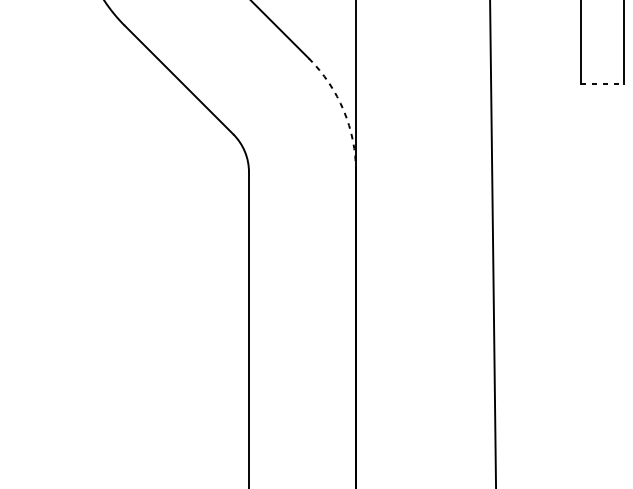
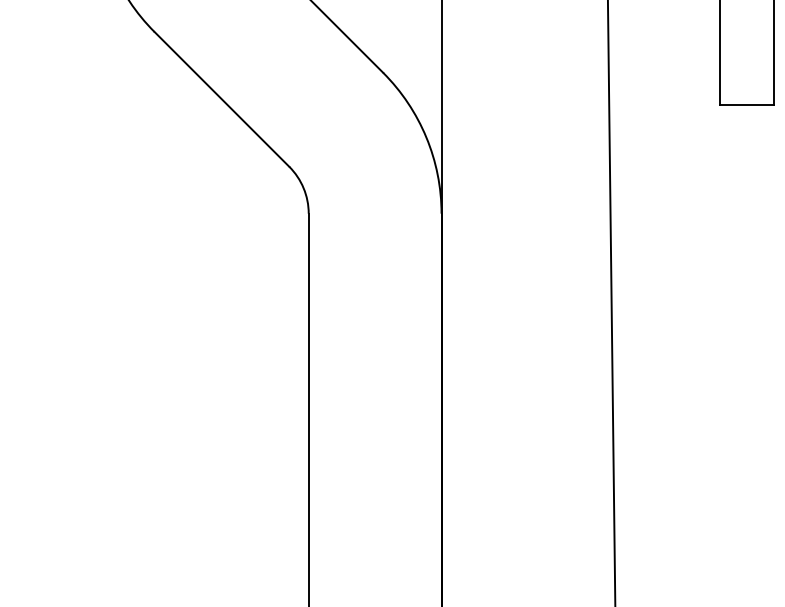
line: (602, 84) -> (747, 104), dashed -> solid
arc: (343, 110) -> (426, 137), dashed -> solid

